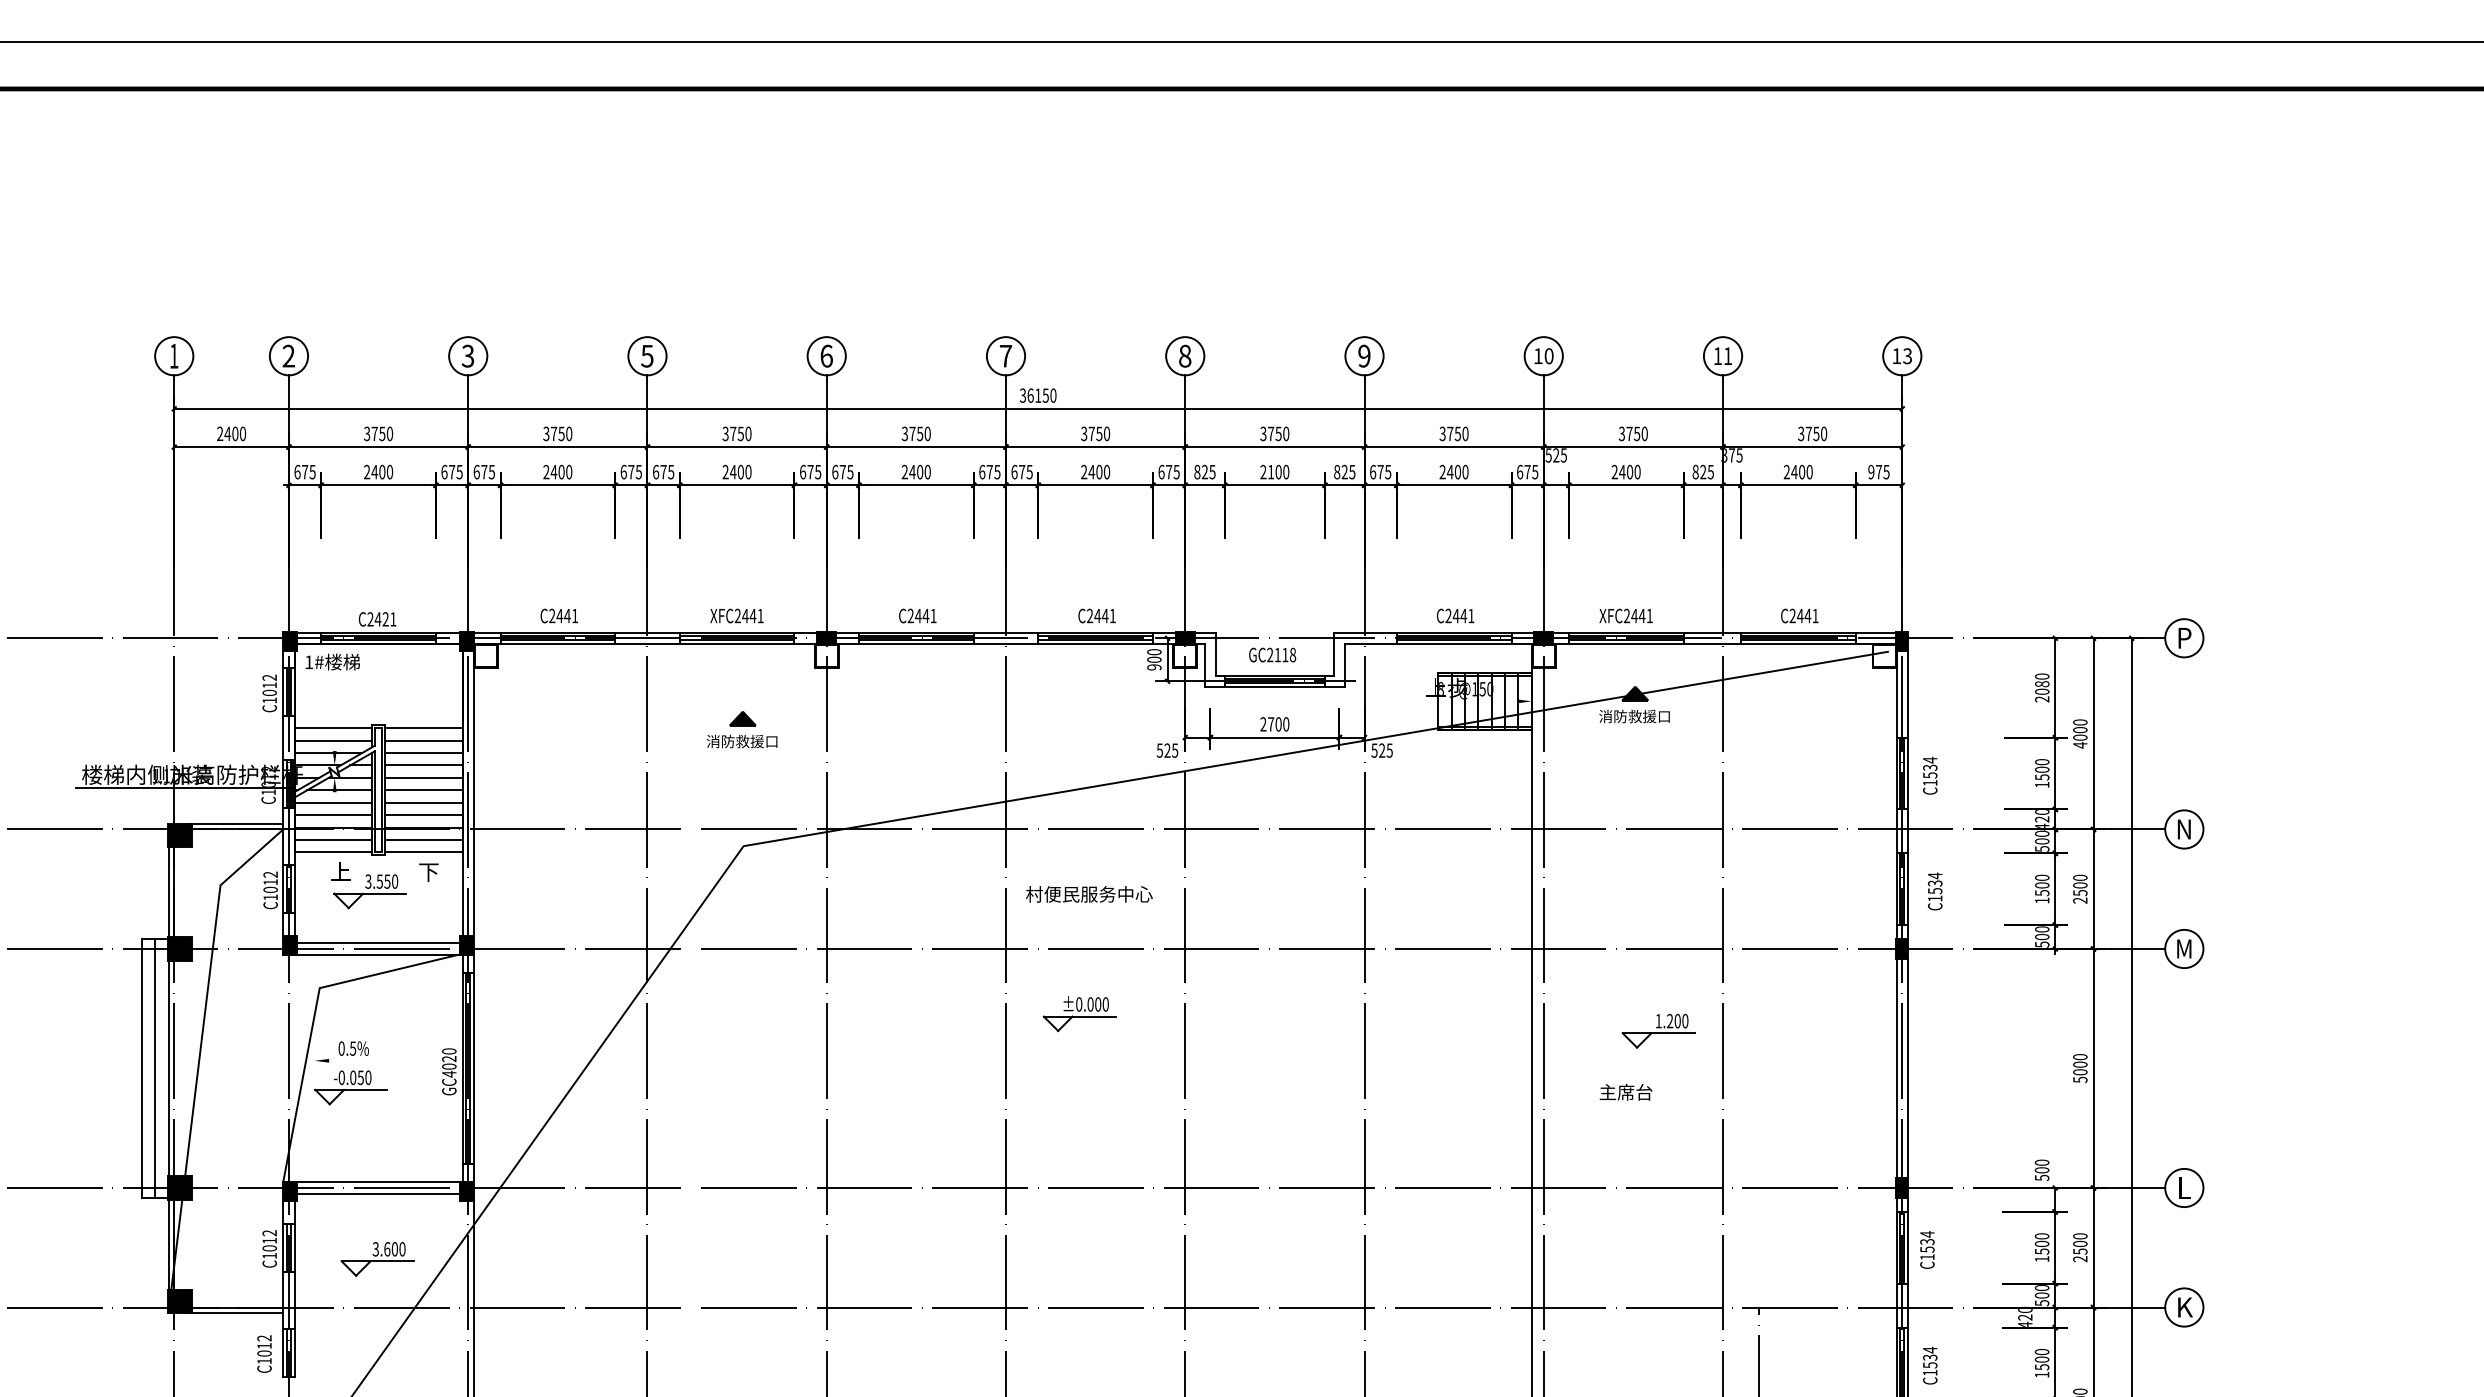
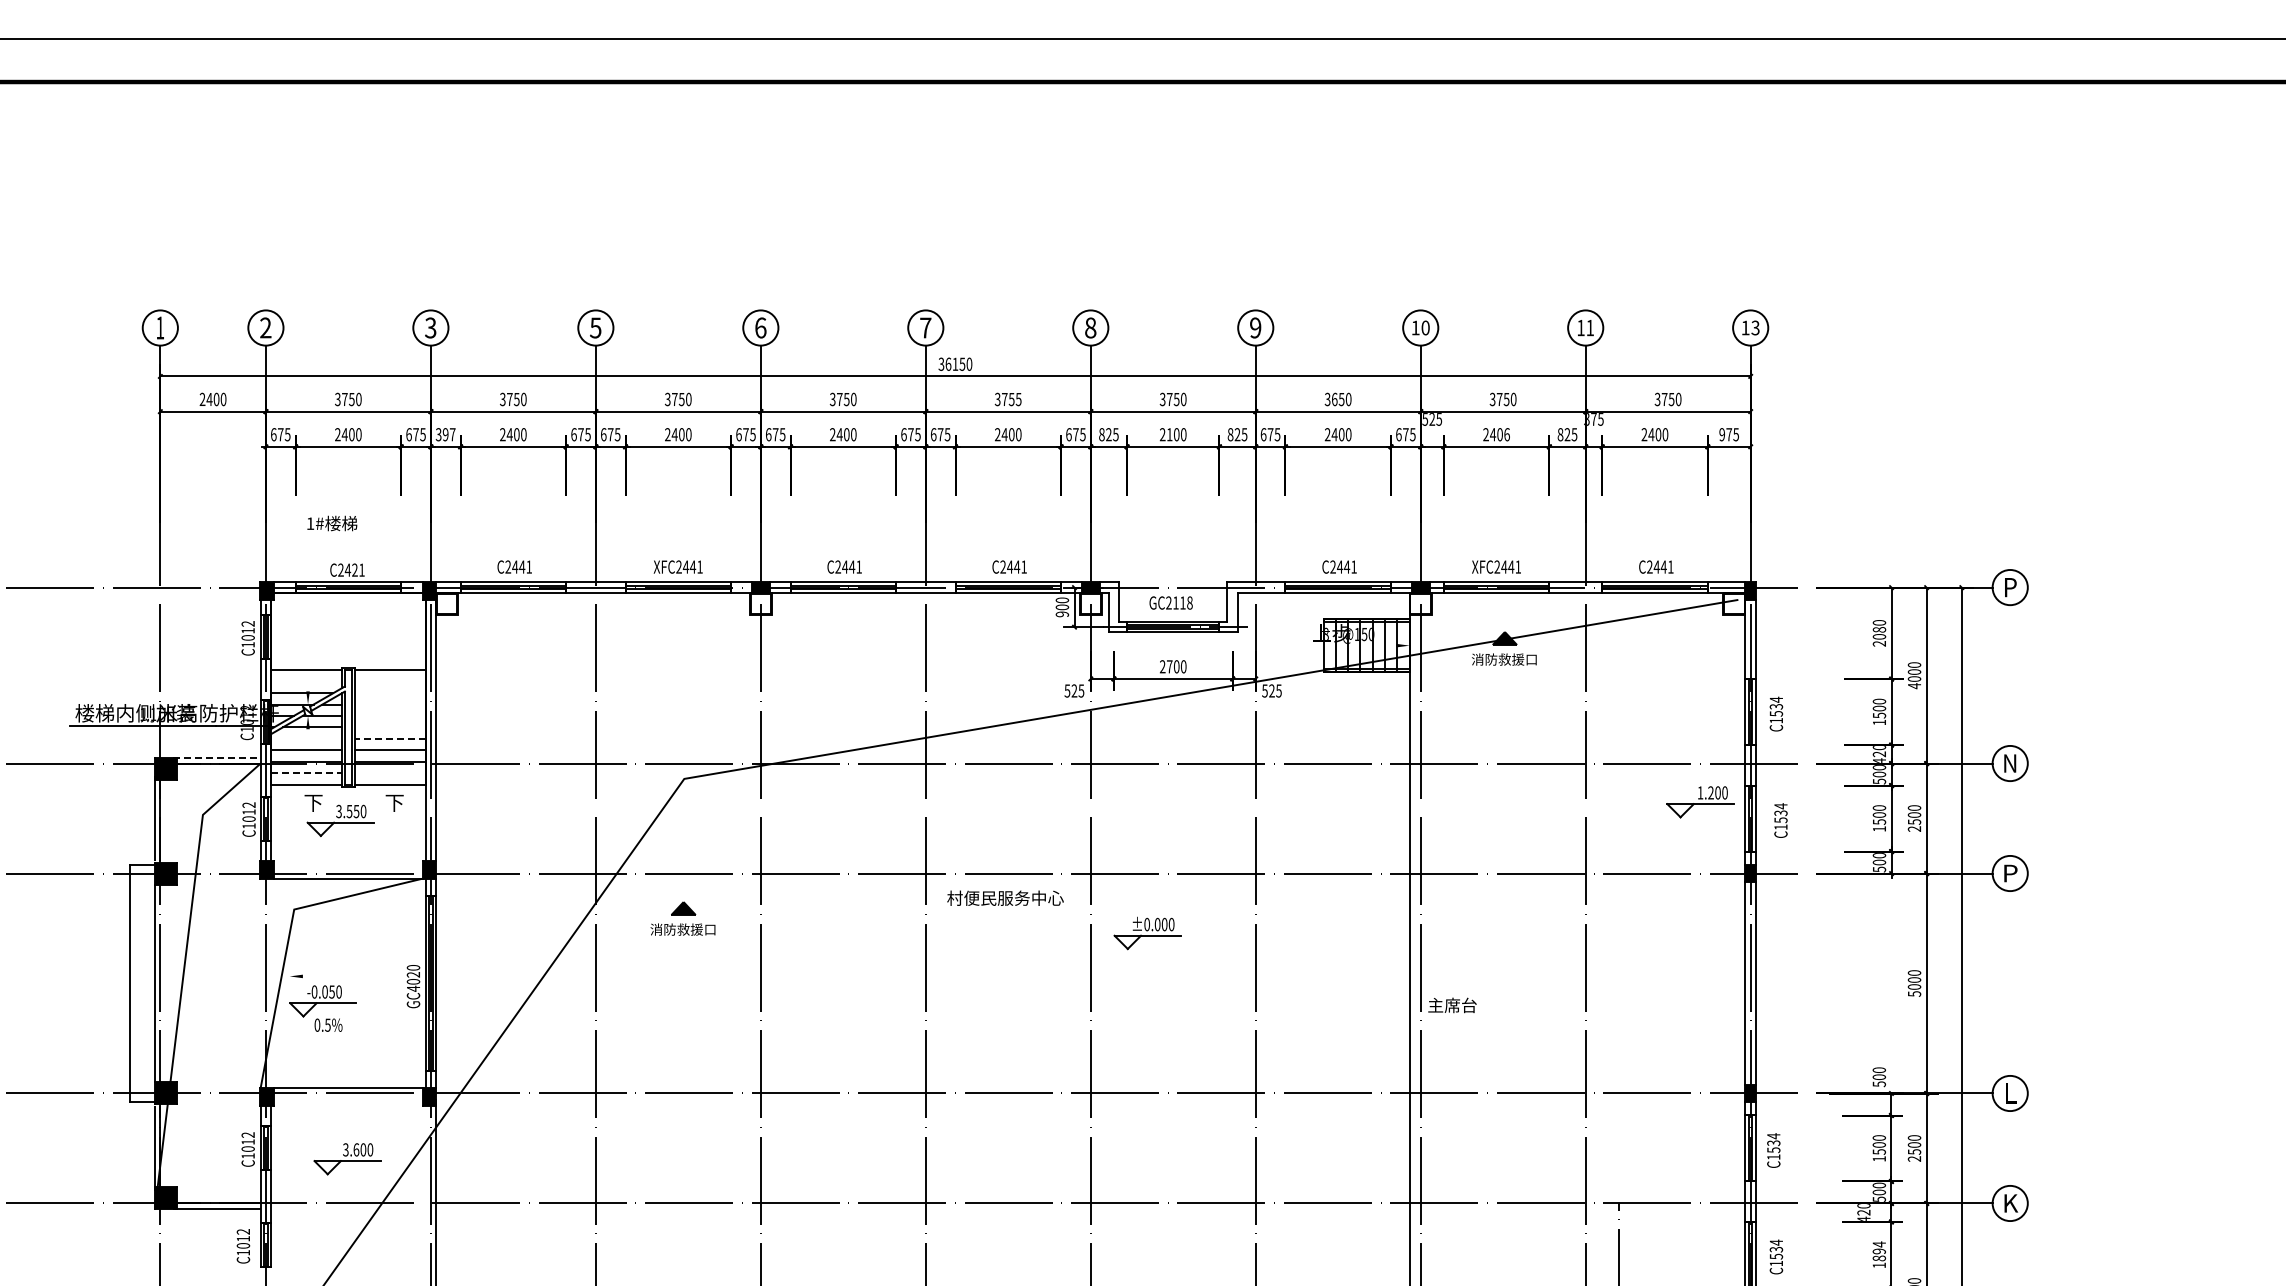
text: (1106, 433) -> (1018, 399), 3750 -> 3755
text: (1450, 433) -> (1334, 399), 3750 -> 3650
text: (484, 471) -> (445, 434), 675 -> 397
text: (1636, 471) -> (1506, 434), 2400 -> 2406
text: (333, 662) -> (332, 523), moved
part: (741, 729) -> (682, 918), moved
line: (333, 740) -> (306, 681), removed
line: (423, 740) -> (389, 681), removed
line: (423, 753) -> (389, 693), removed
line: (423, 765) -> (389, 704), removed
line: (423, 778) -> (389, 716), removed
line: (423, 790) -> (389, 727), removed
line: (333, 802) -> (306, 738), removed
line: (424, 802) -> (390, 738), solid -> dashed
line: (235, 824) -> (216, 758), solid -> dashed
line: (333, 840) -> (306, 773), solid -> dashed
line: (423, 840) -> (389, 773), removed
text: (340, 871) -> (313, 802), 上 -> 下
text: (1089, 893) -> (1005, 897), moved
line: (378, 943) -> (348, 868), removed
text: (2184, 948) -> (2010, 873), M -> P
part: (1079, 1014) -> (1147, 933), moved
part: (1658, 1031) -> (1700, 802), moved
text: (353, 1047) -> (328, 1024), moved
line: (154, 1068) -> (142, 983), removed
text: (1626, 1092) -> (1452, 1005), moved
line: (378, 1193) -> (348, 1098), removed
text: (2042, 1359) -> (1879, 1251), 1500 -> 1894

